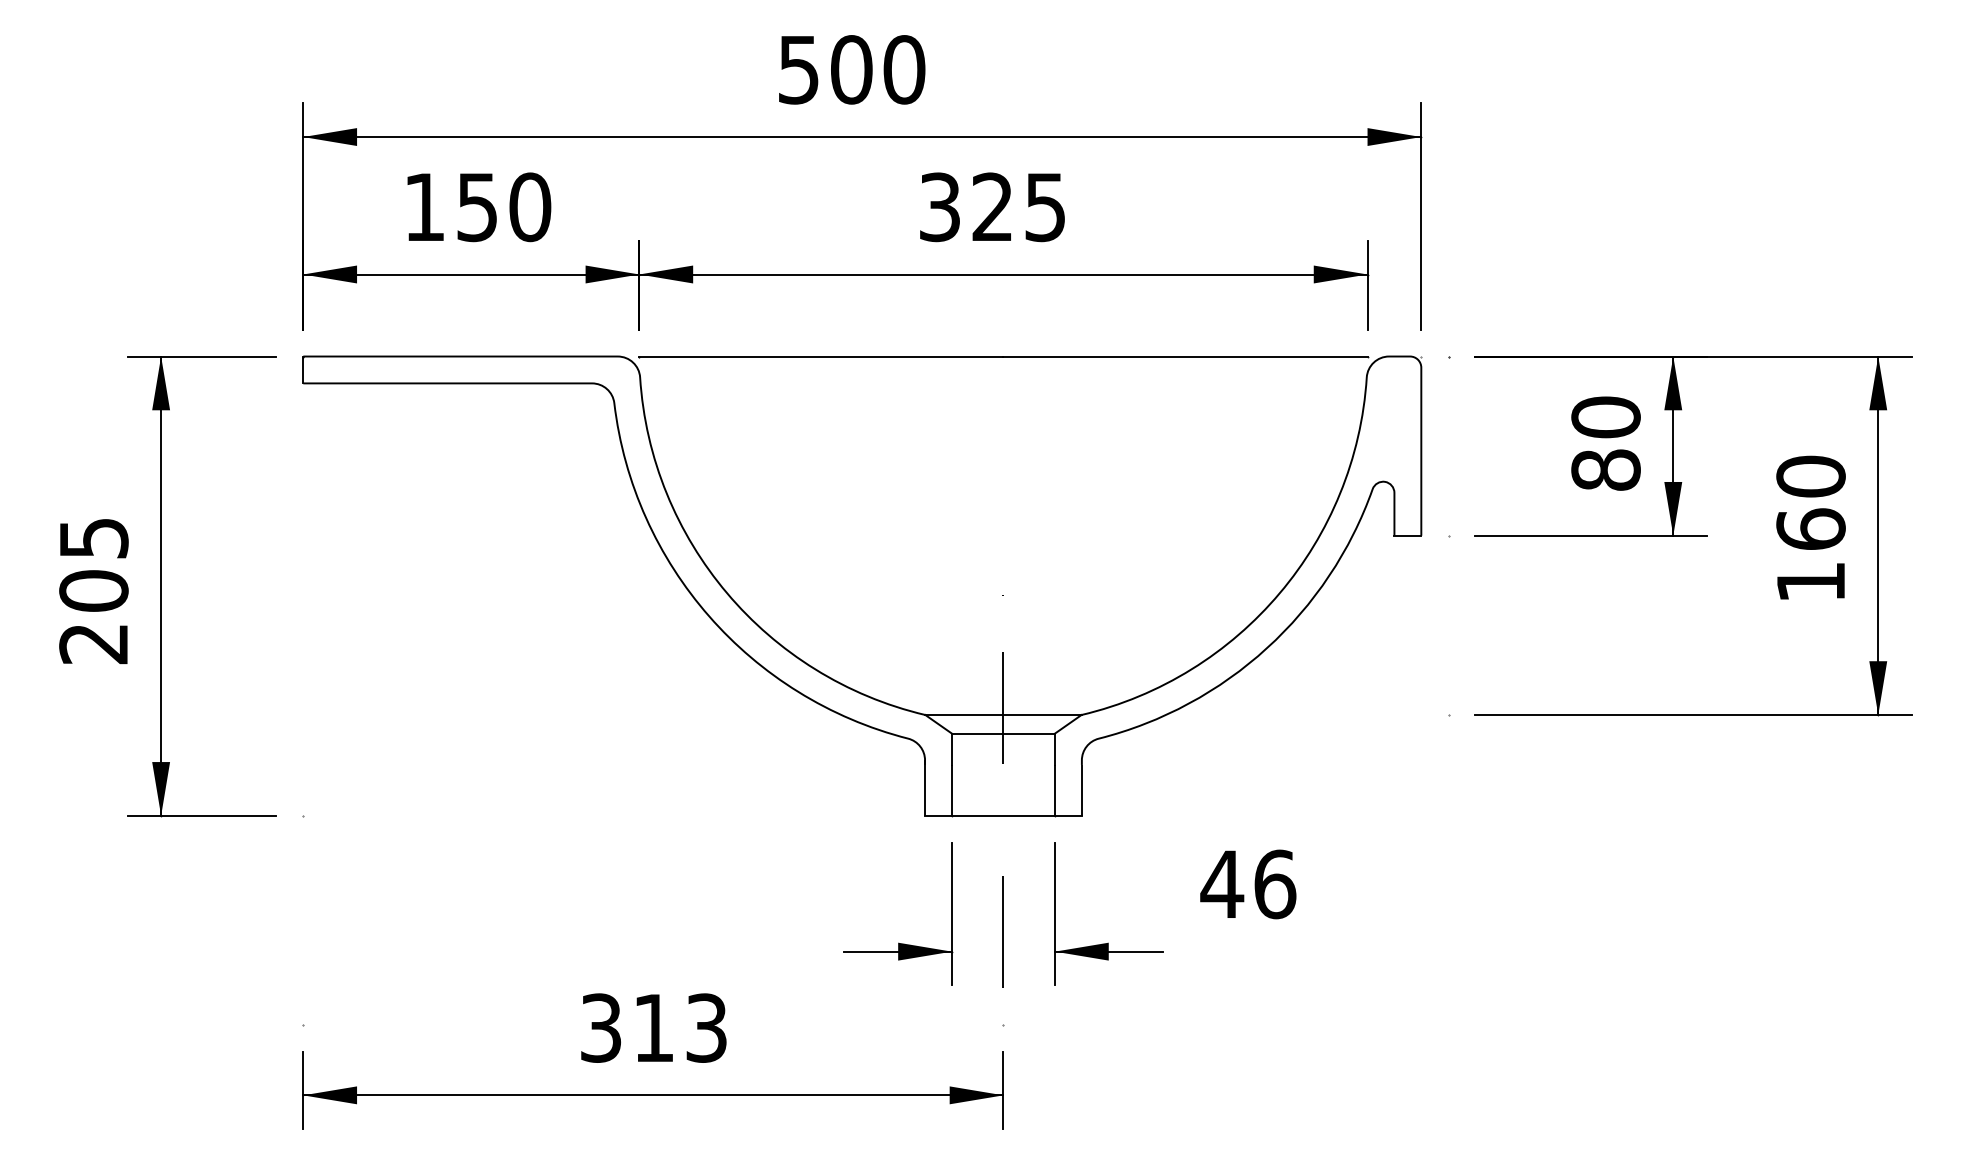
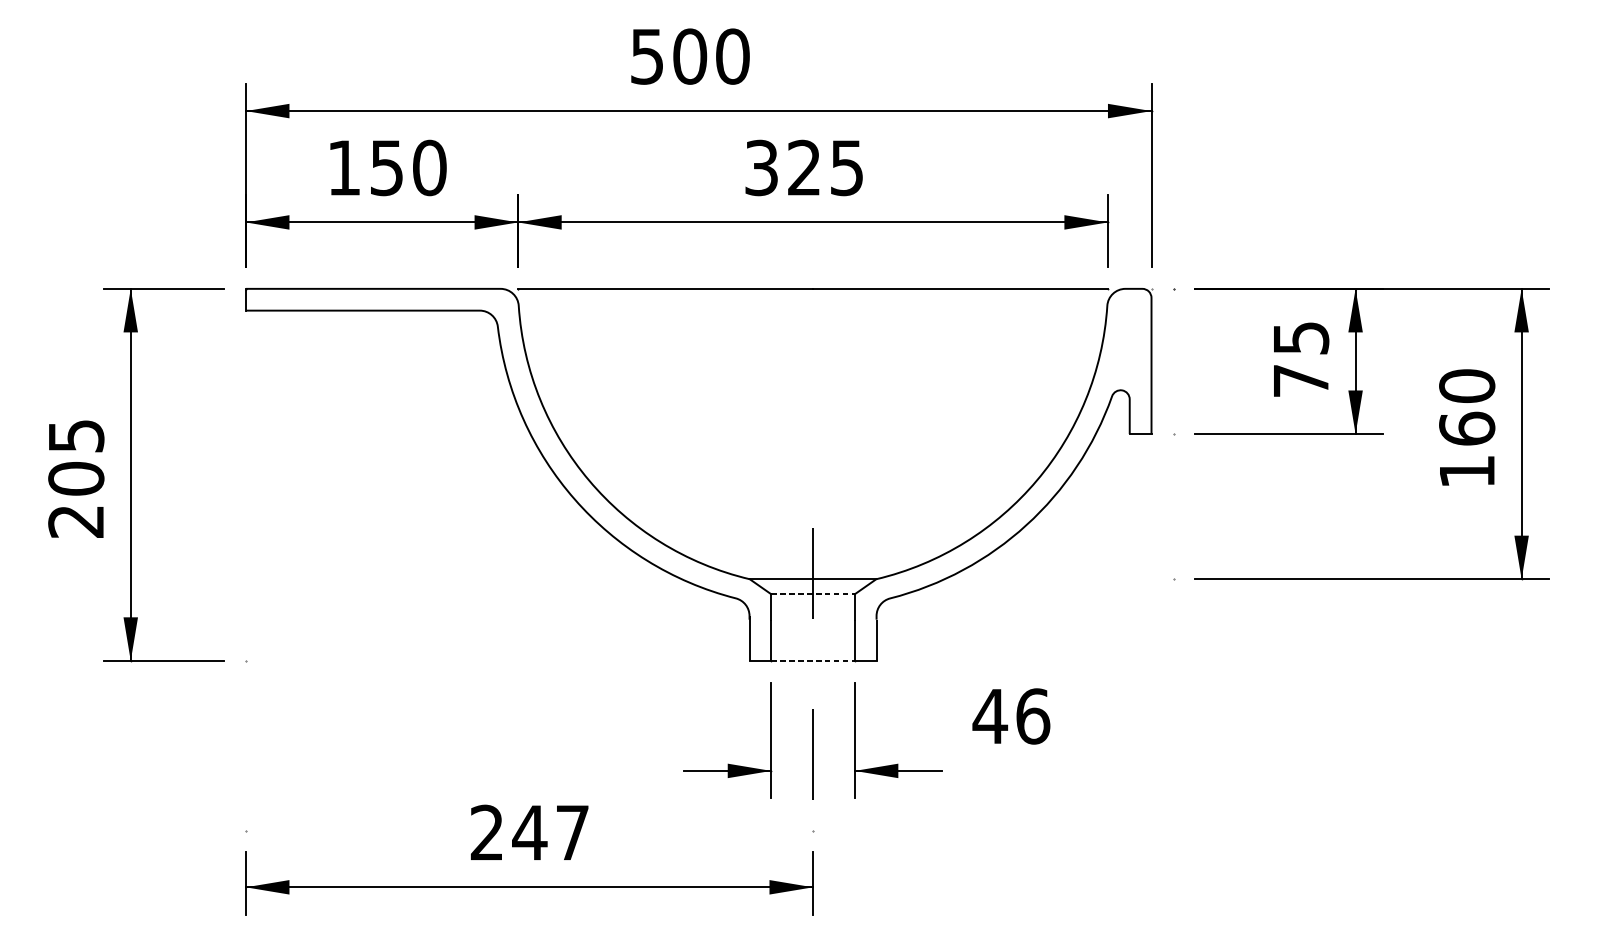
text: (1605, 443) -> (1300, 359), 80 -> 75
line: (1003, 733) -> (813, 594), solid -> dashed
line: (1003, 815) -> (813, 660), solid -> dashed
text: (653, 1027) -> (529, 832), 313 -> 247

